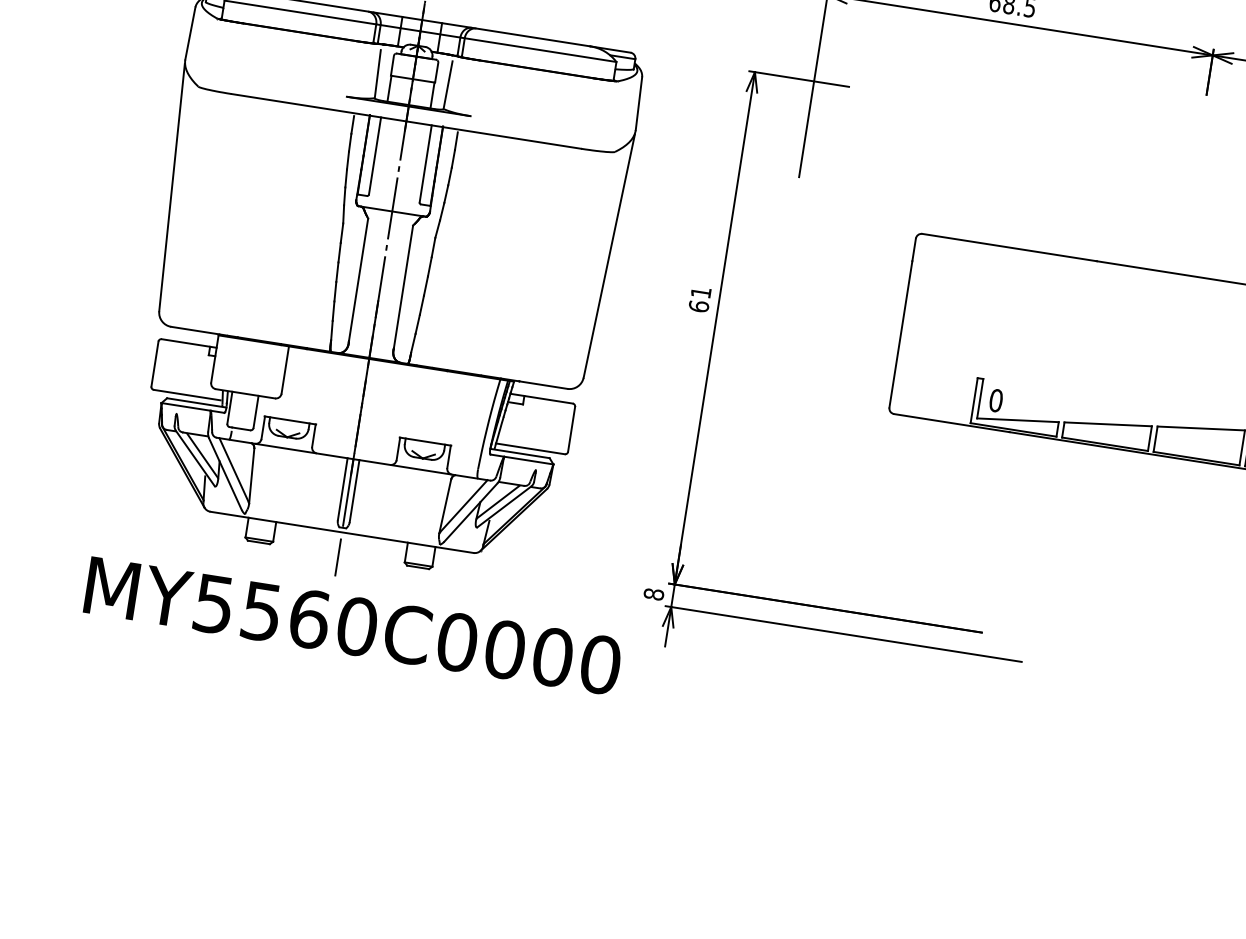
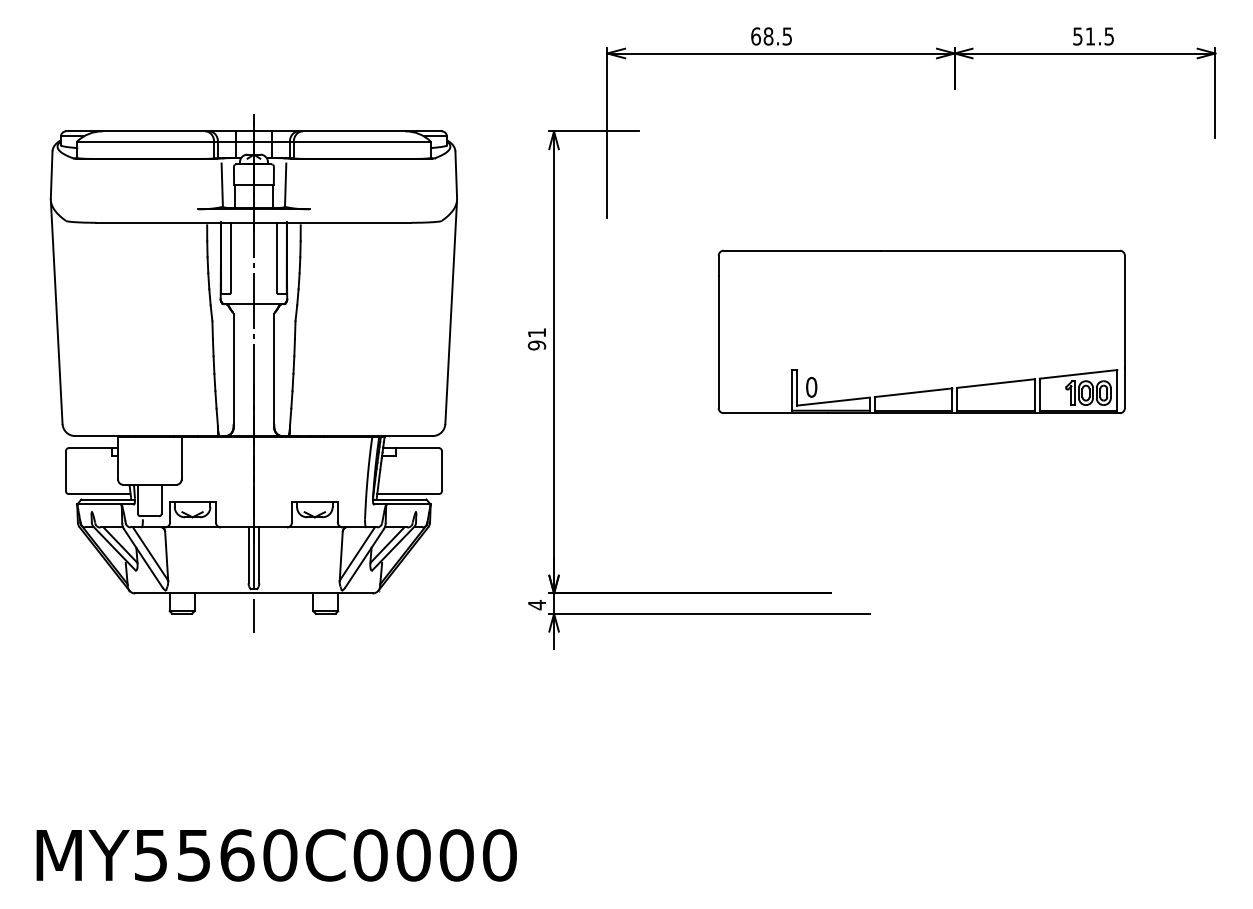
text: (698, 306) -> (536, 345), 61 -> 91
text: (654, 594) -> (537, 605), 8 -> 4
text: (352, 626) -> (276, 855), moved

